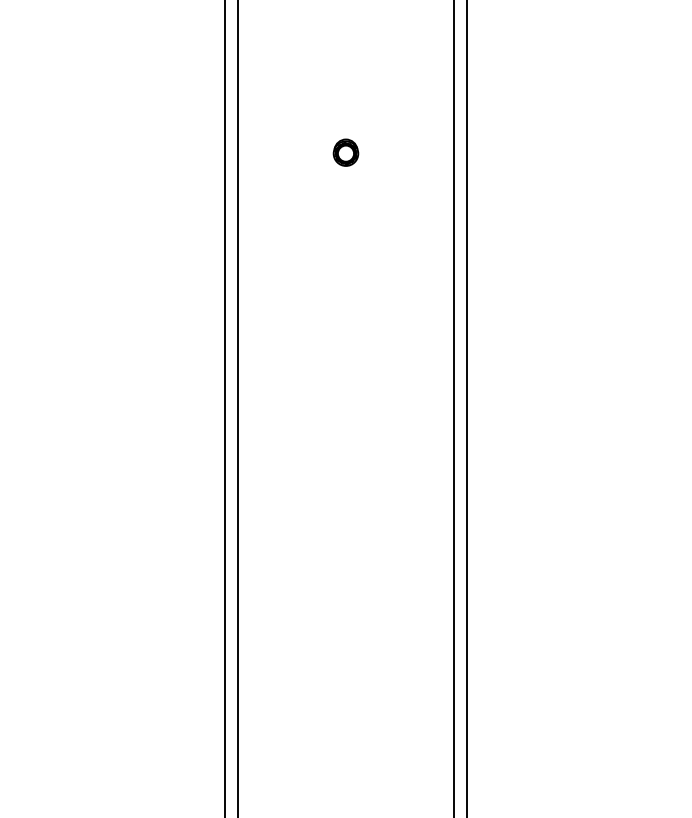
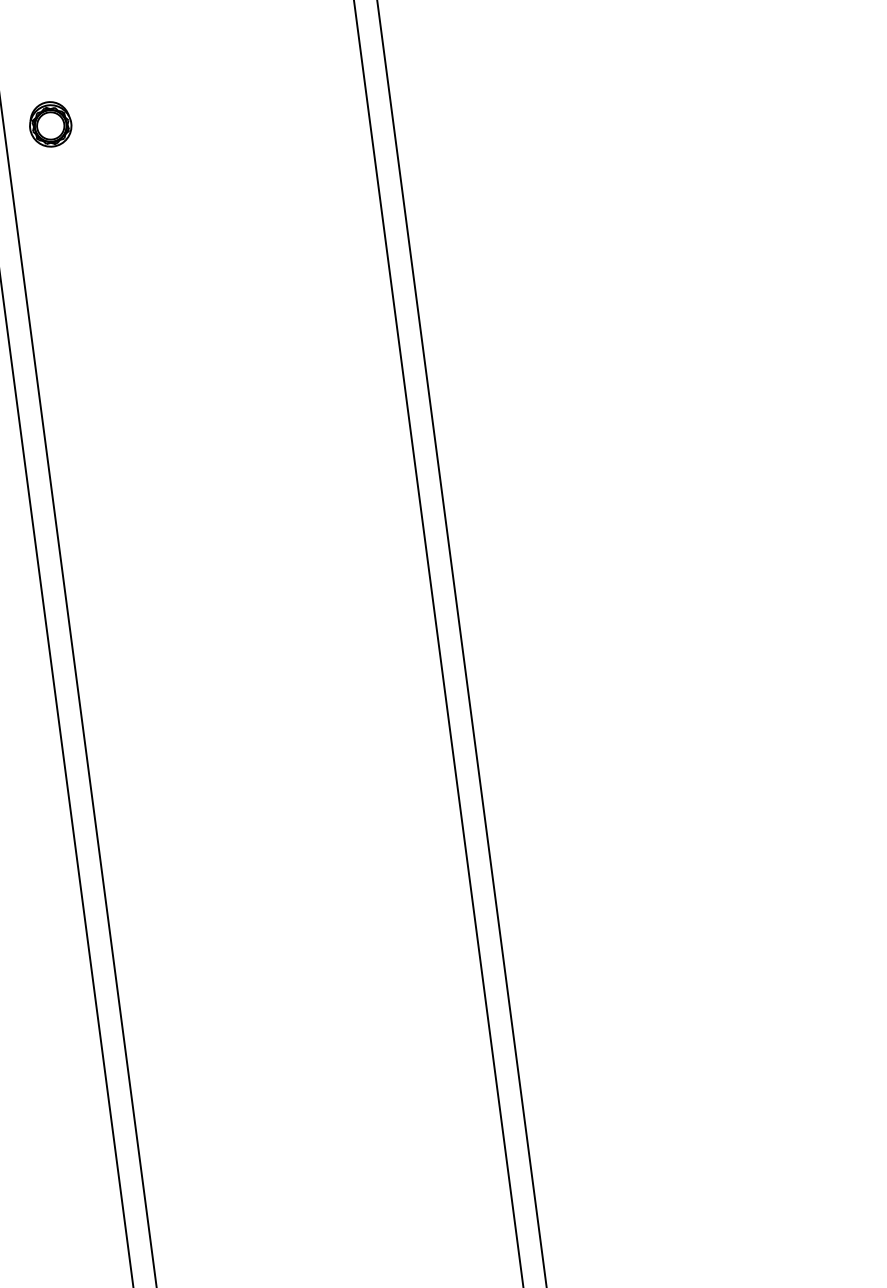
part: (345, 152) -> (49, 124), moved

